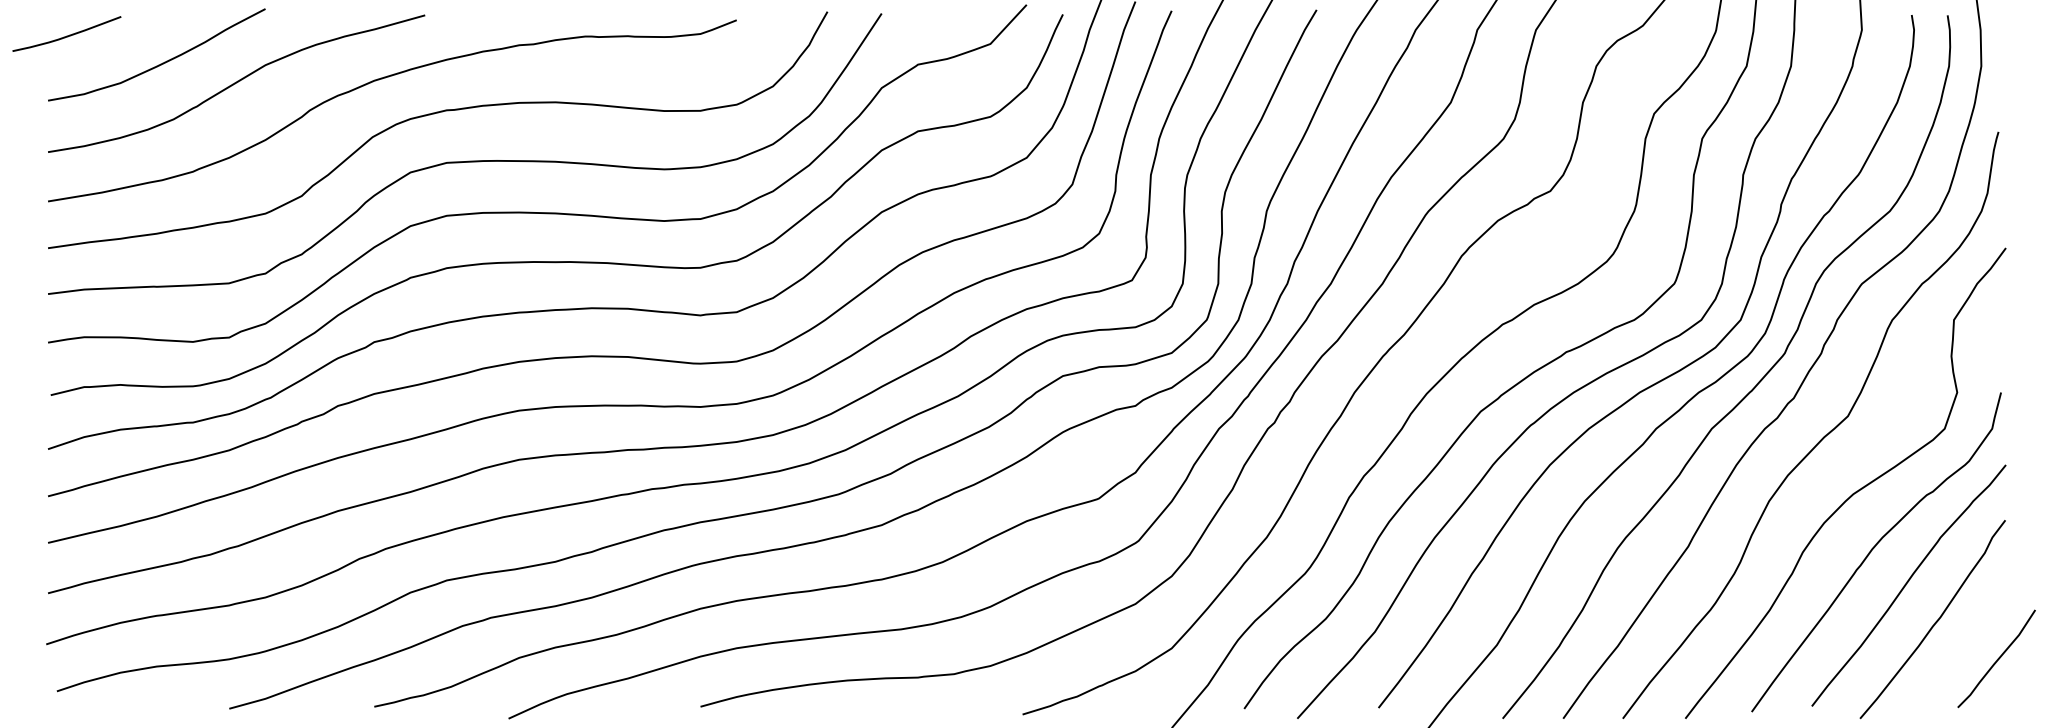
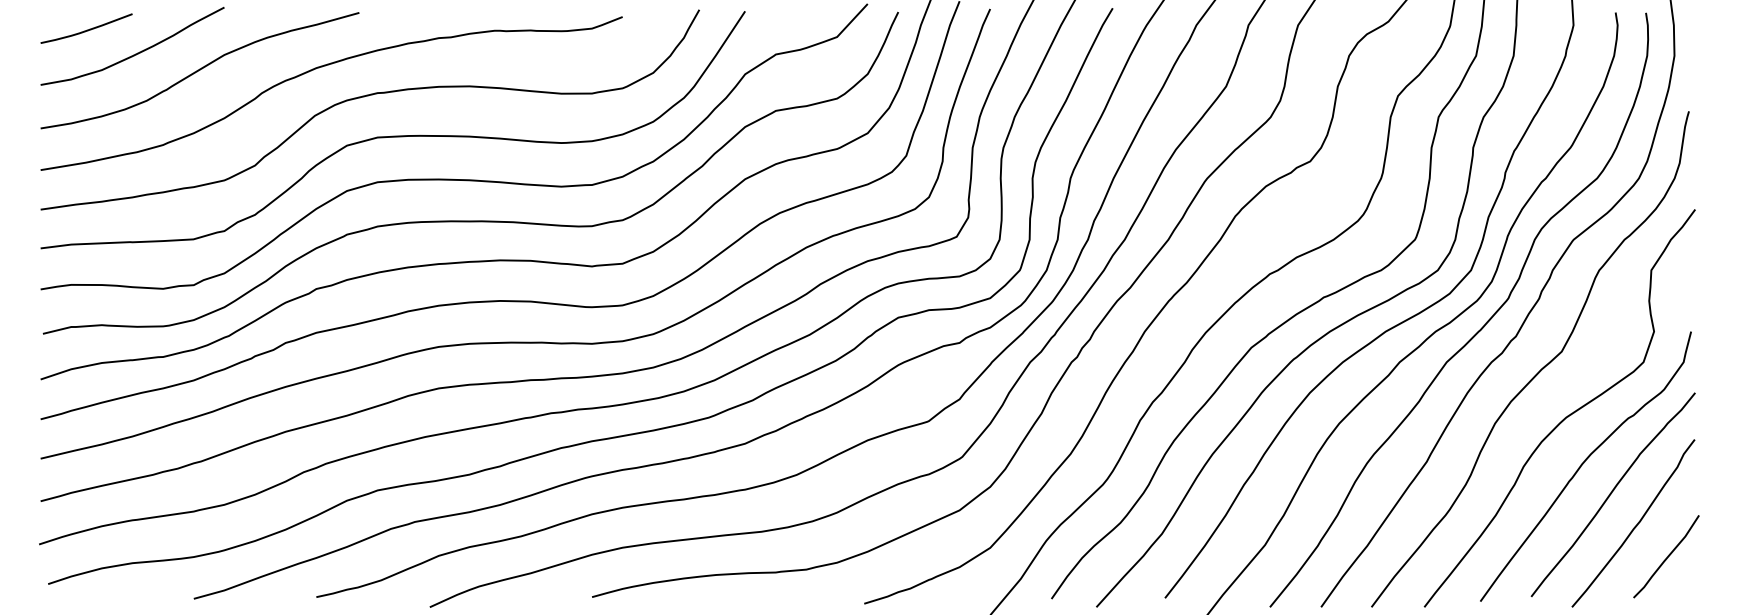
curve: (67, 35) -> (87, 29), moved
curve: (1997, 658) -> (1667, 556), moved

